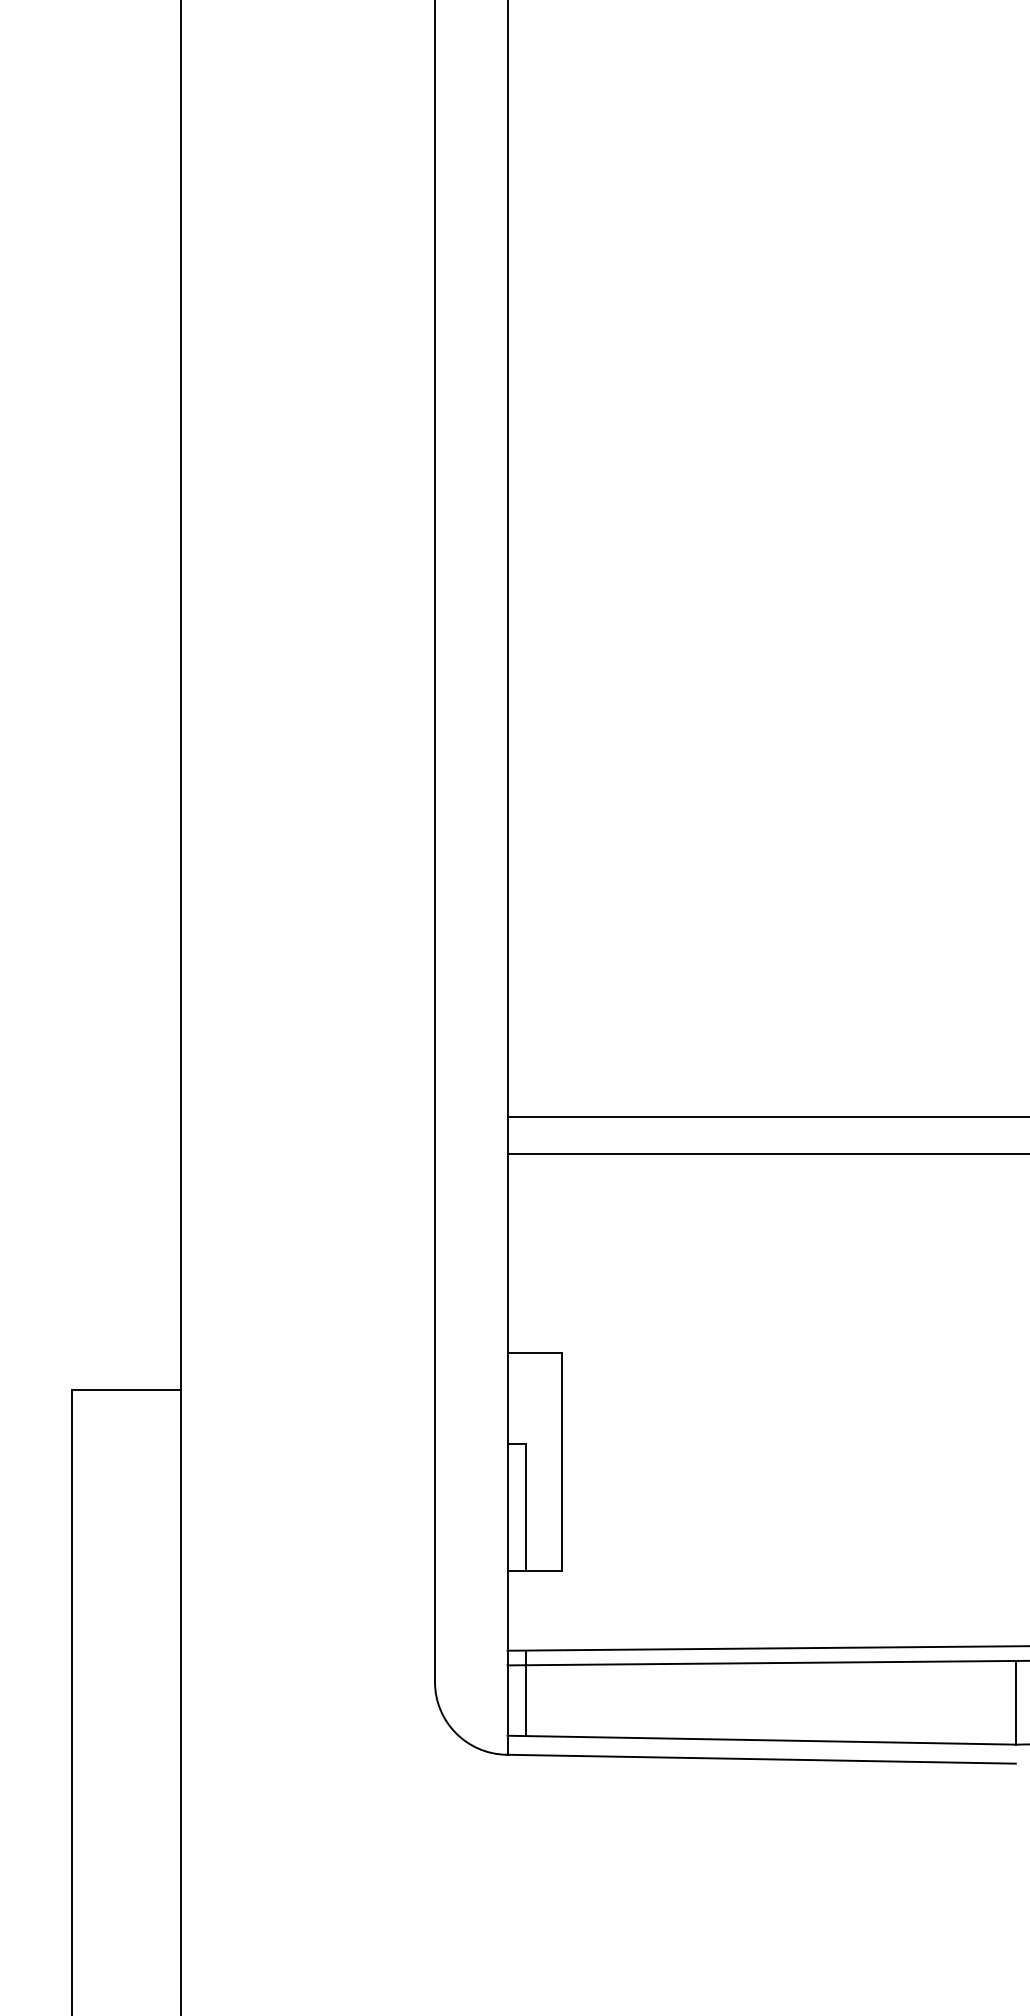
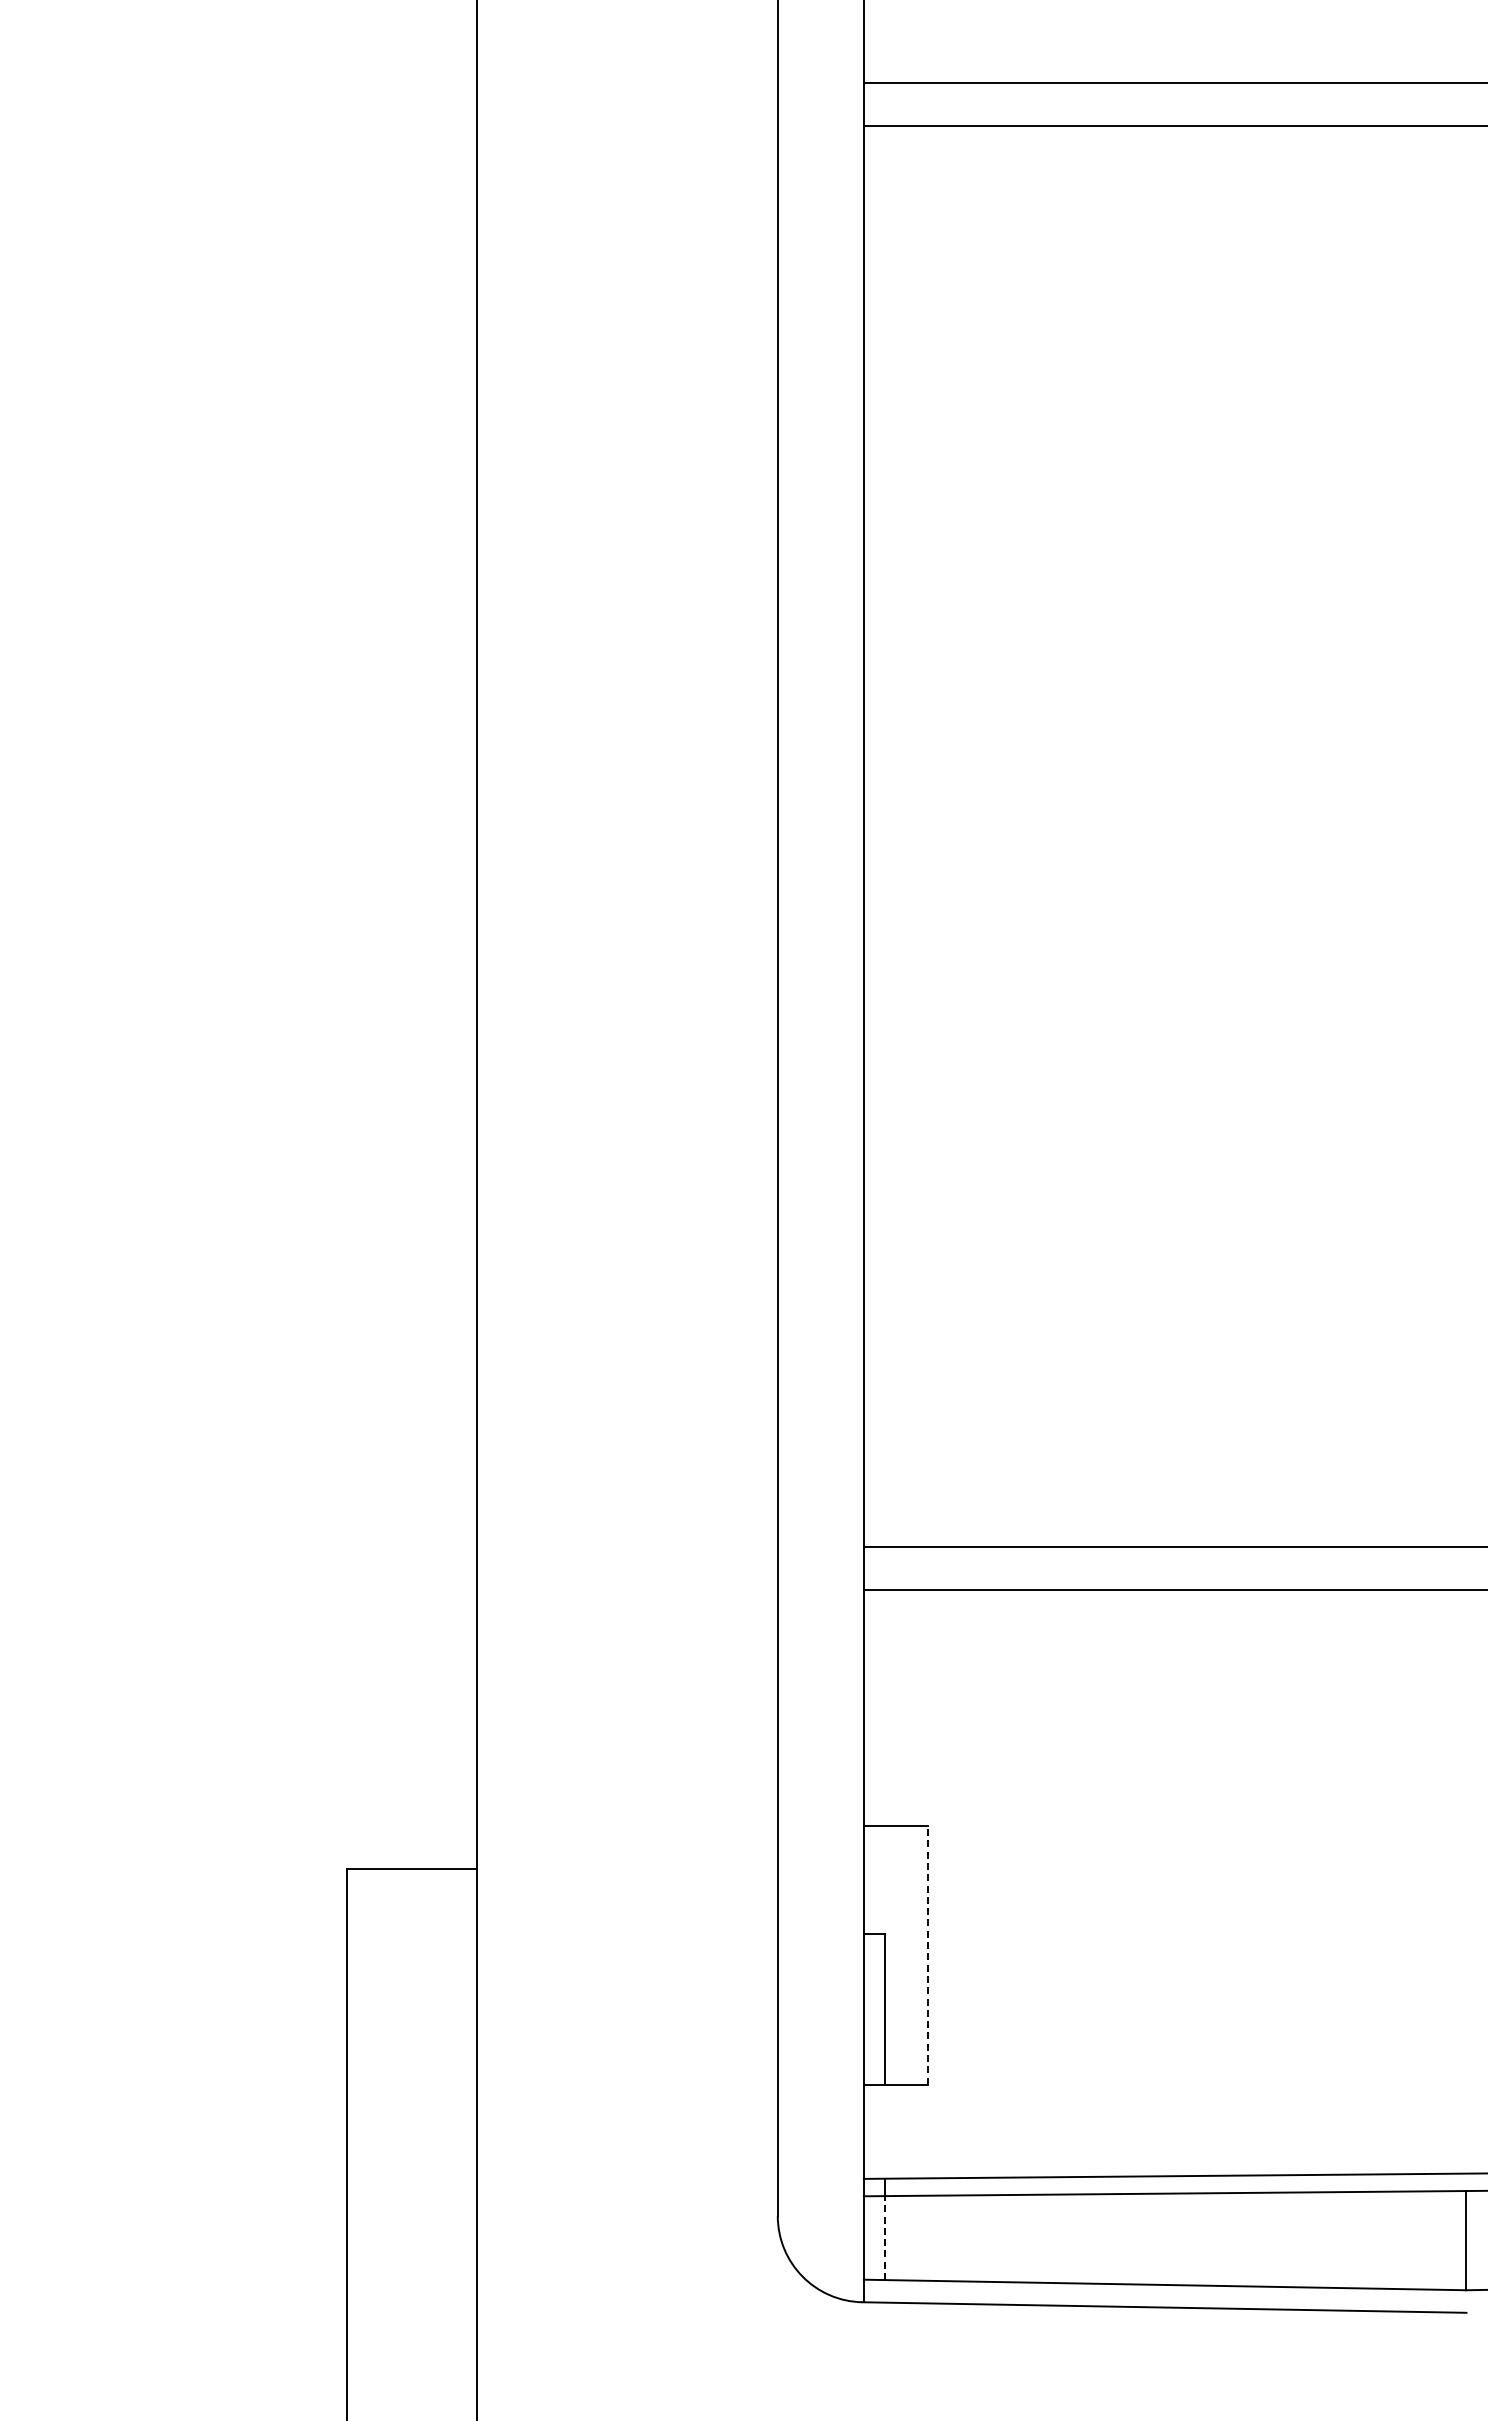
line: (562, 1462) -> (928, 1955), solid -> dashed
line: (525, 1700) -> (885, 2237), solid -> dashed

